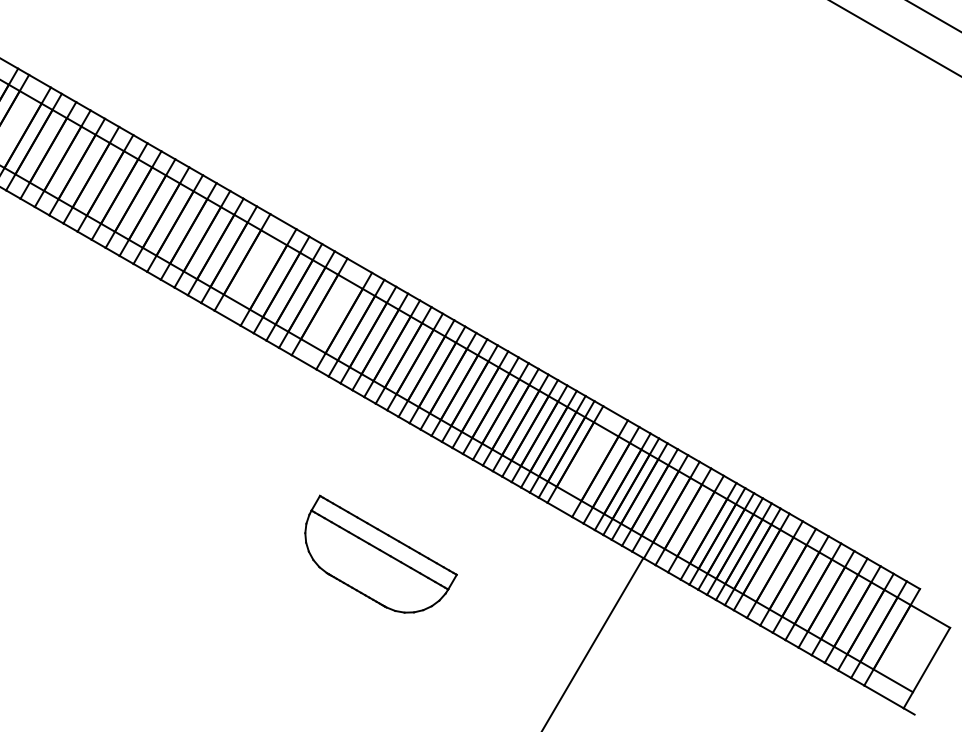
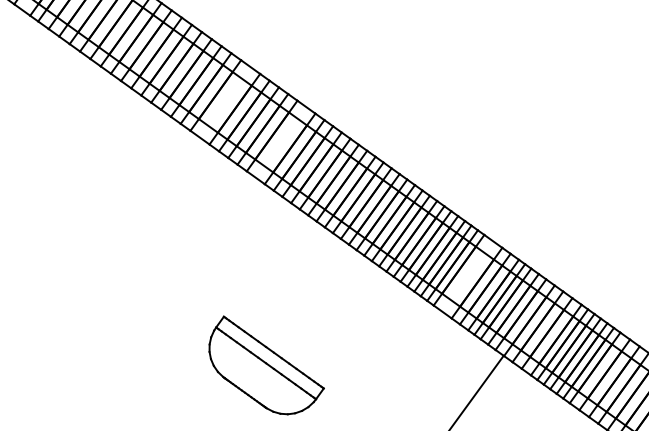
part: (380, 553) -> (266, 366), moved

